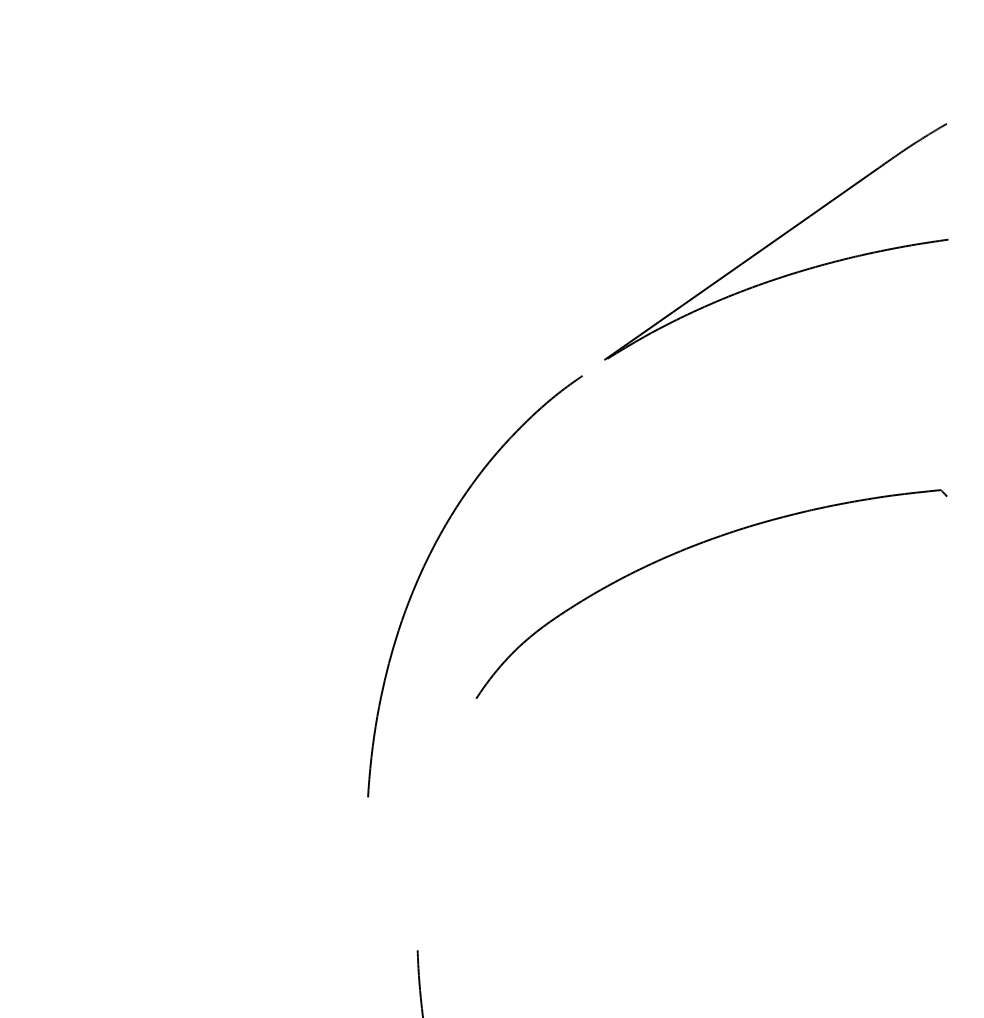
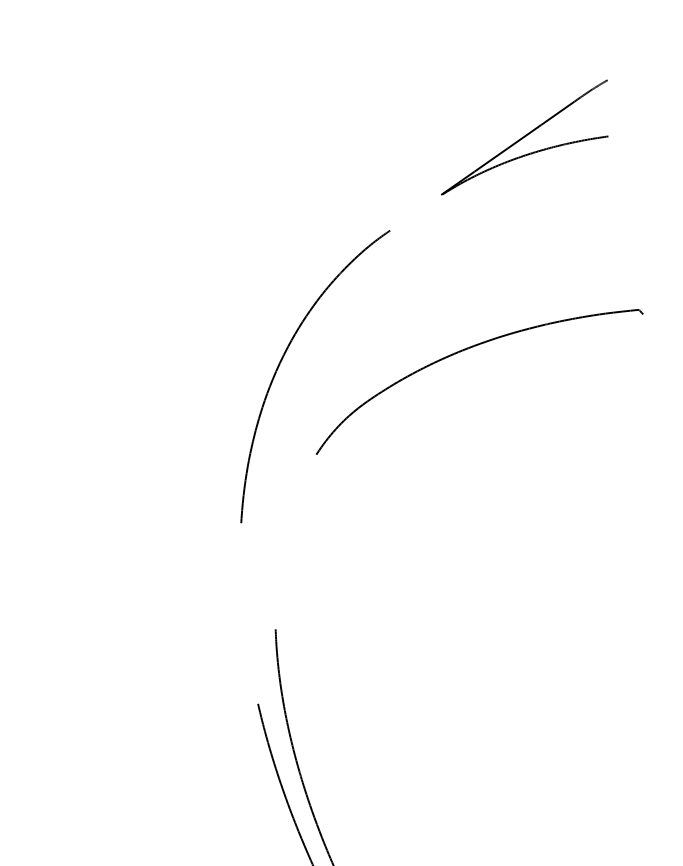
part: (776, 241) -> (524, 137), size x0.7

